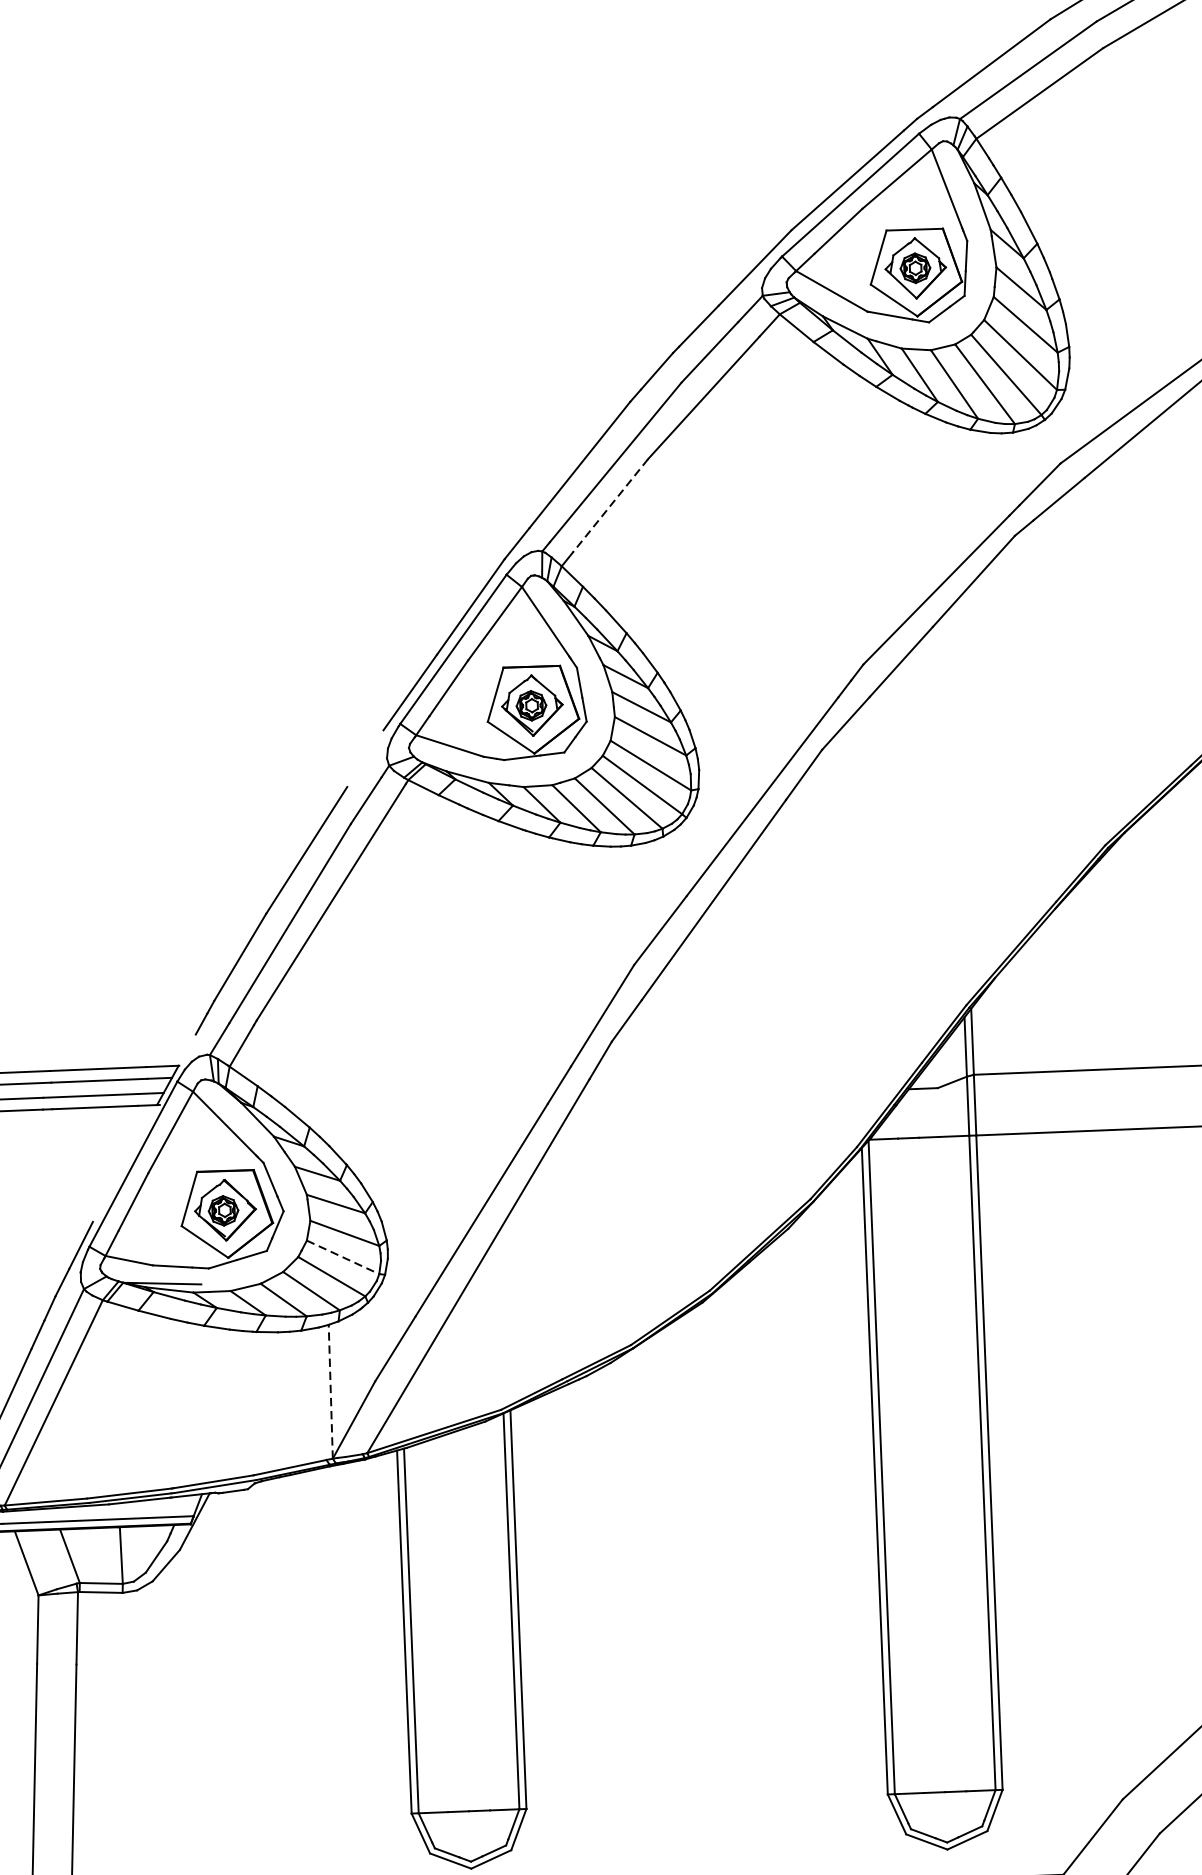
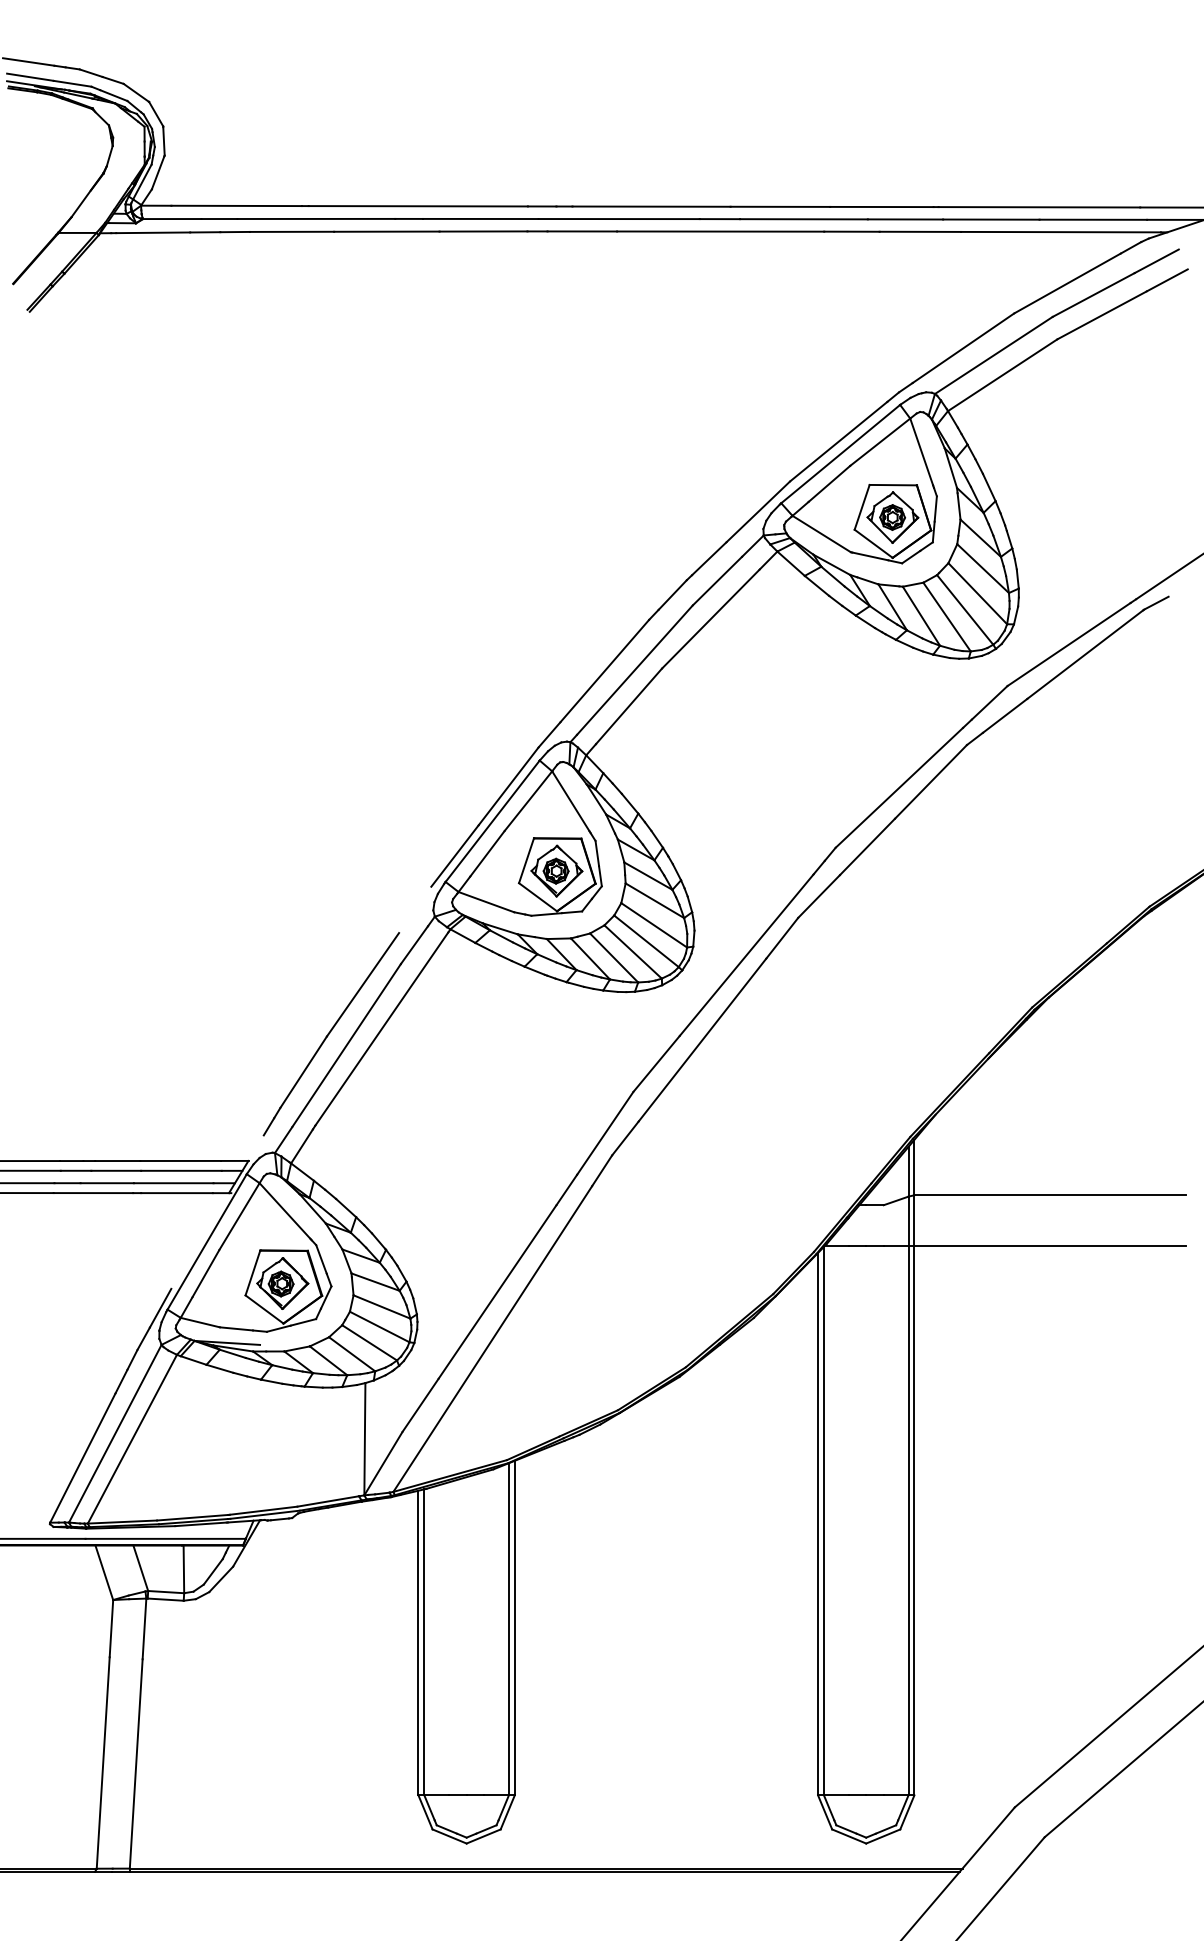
line: (609, 506) -> (628, 706), dashed -> solid
line: (344, 1257) -> (380, 1327), dashed -> solid
line: (330, 1390) -> (364, 1438), dashed -> solid

